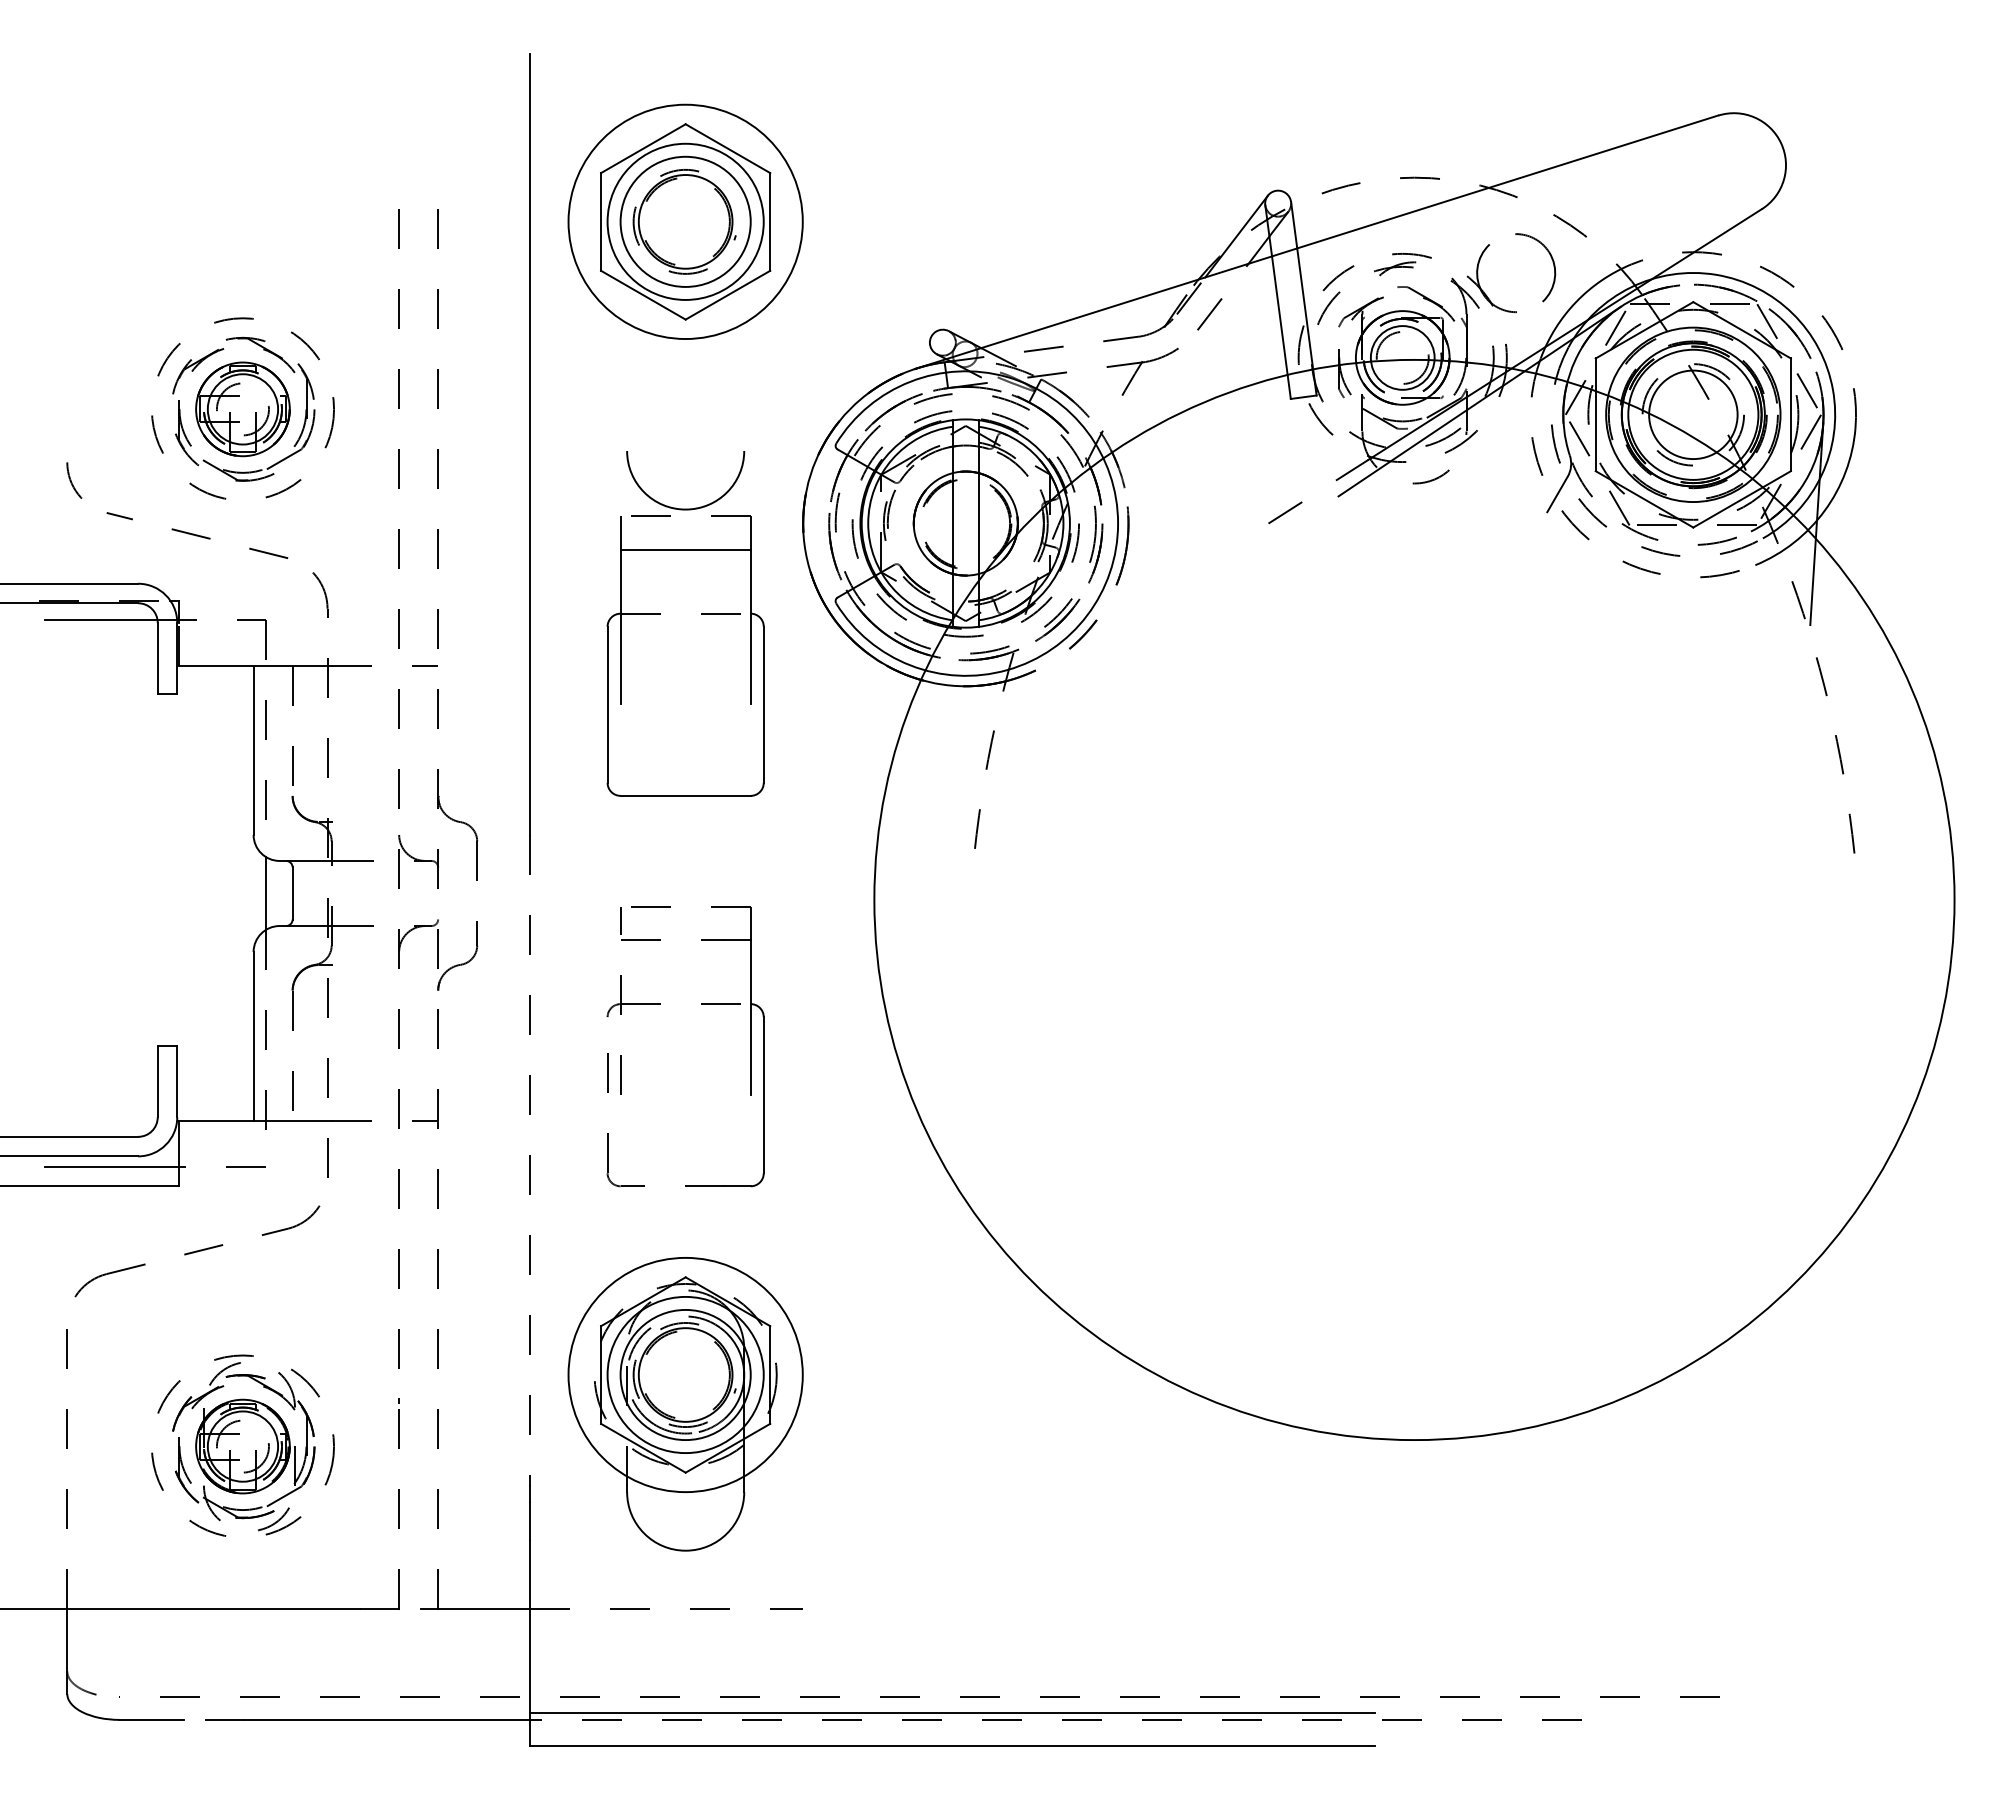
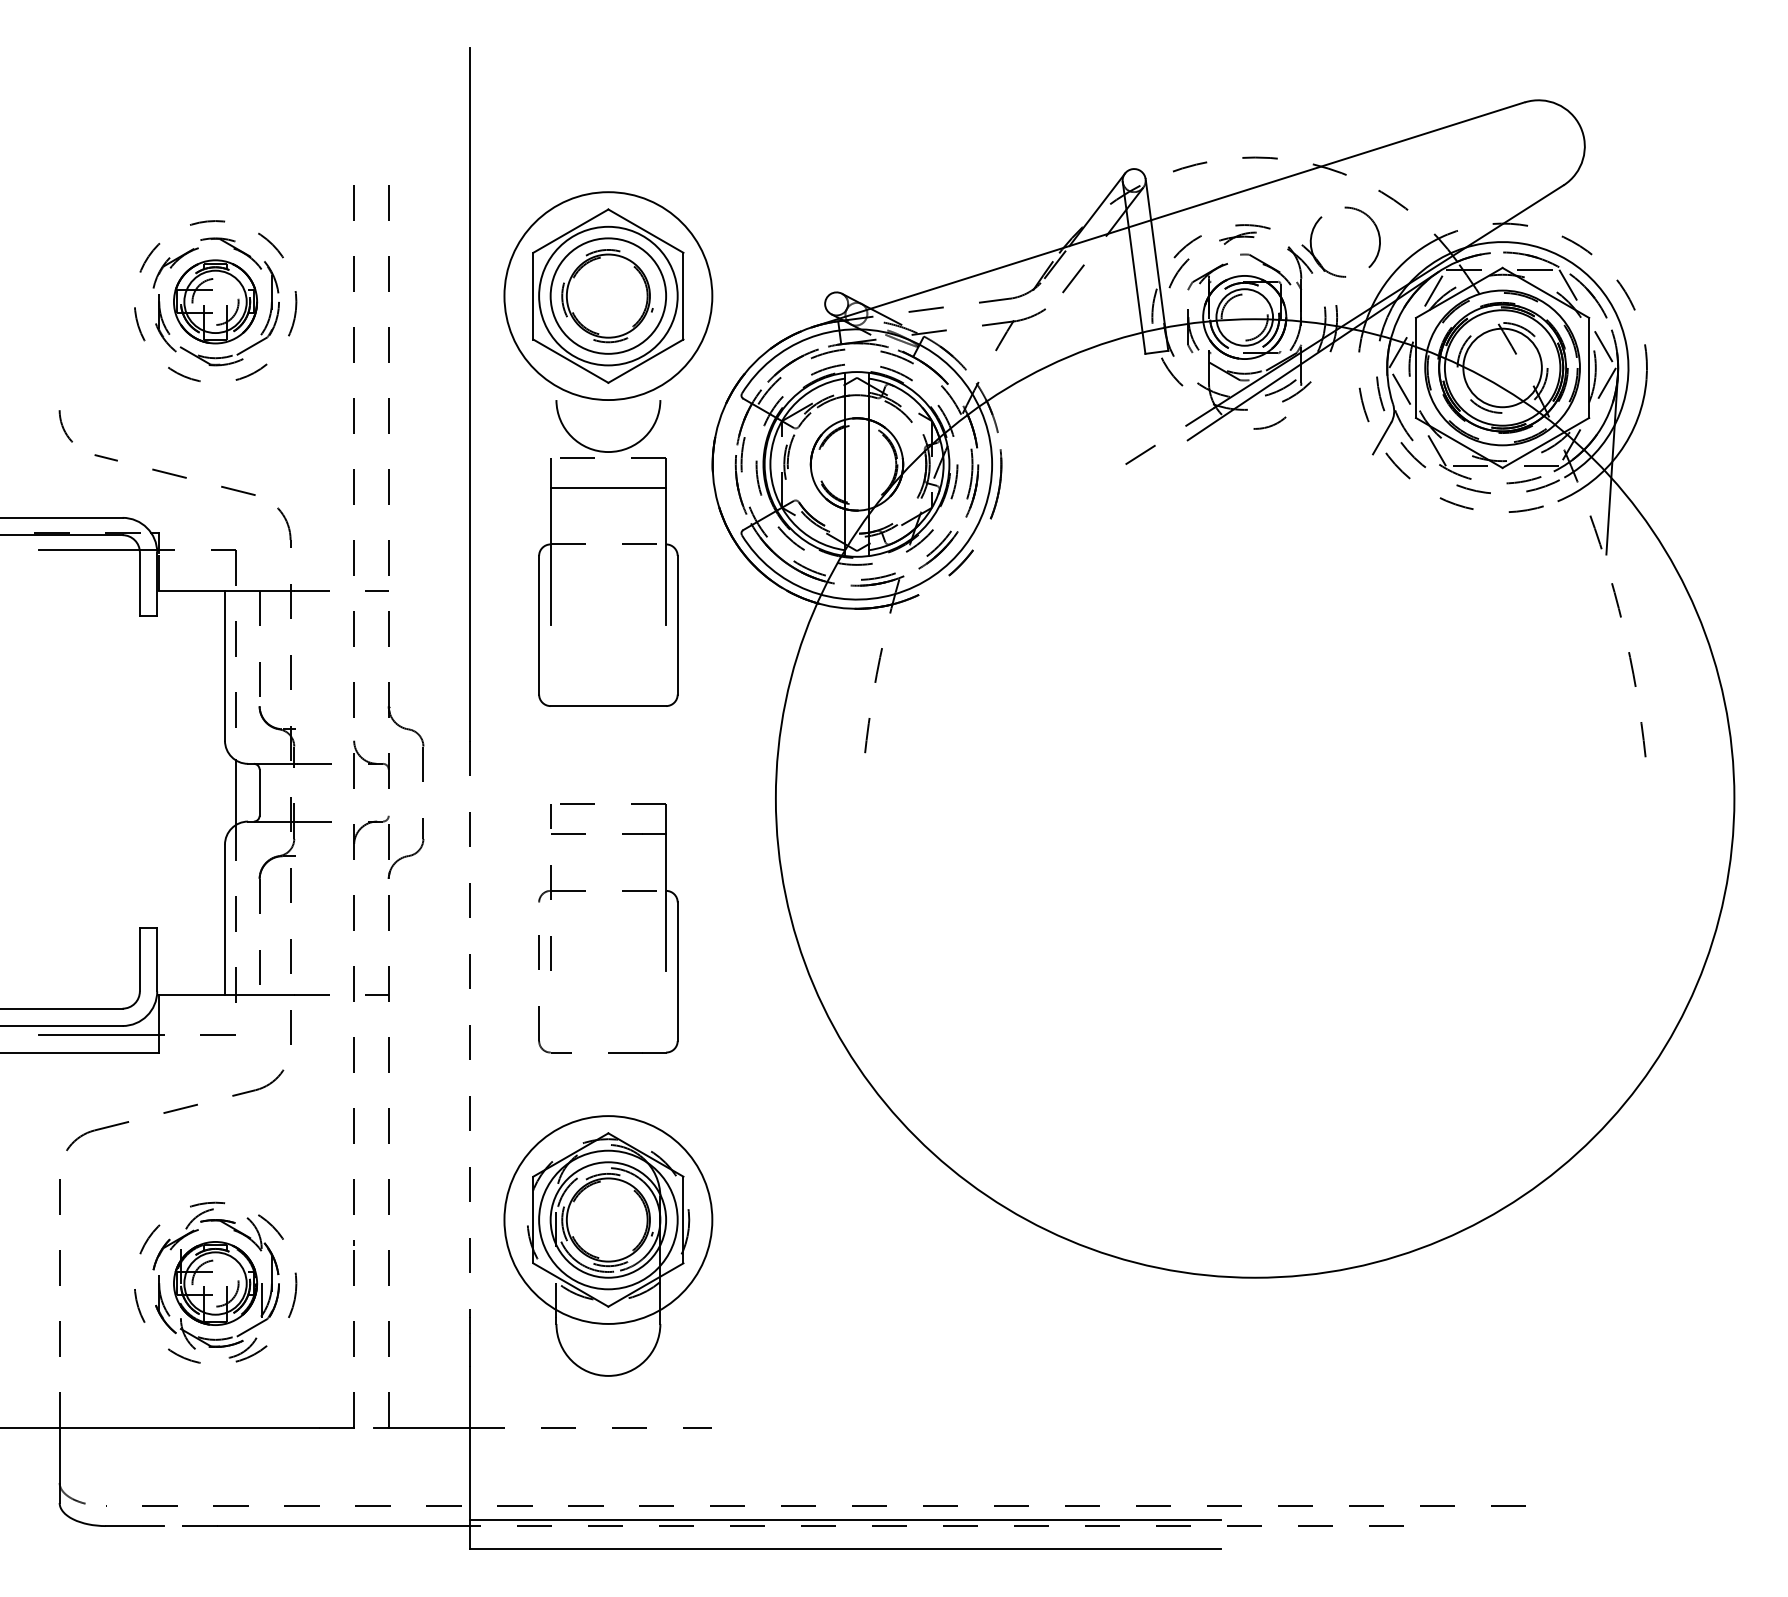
part: (685, 221) -> (608, 295), moved
part: (242, 408) -> (215, 301), moved

